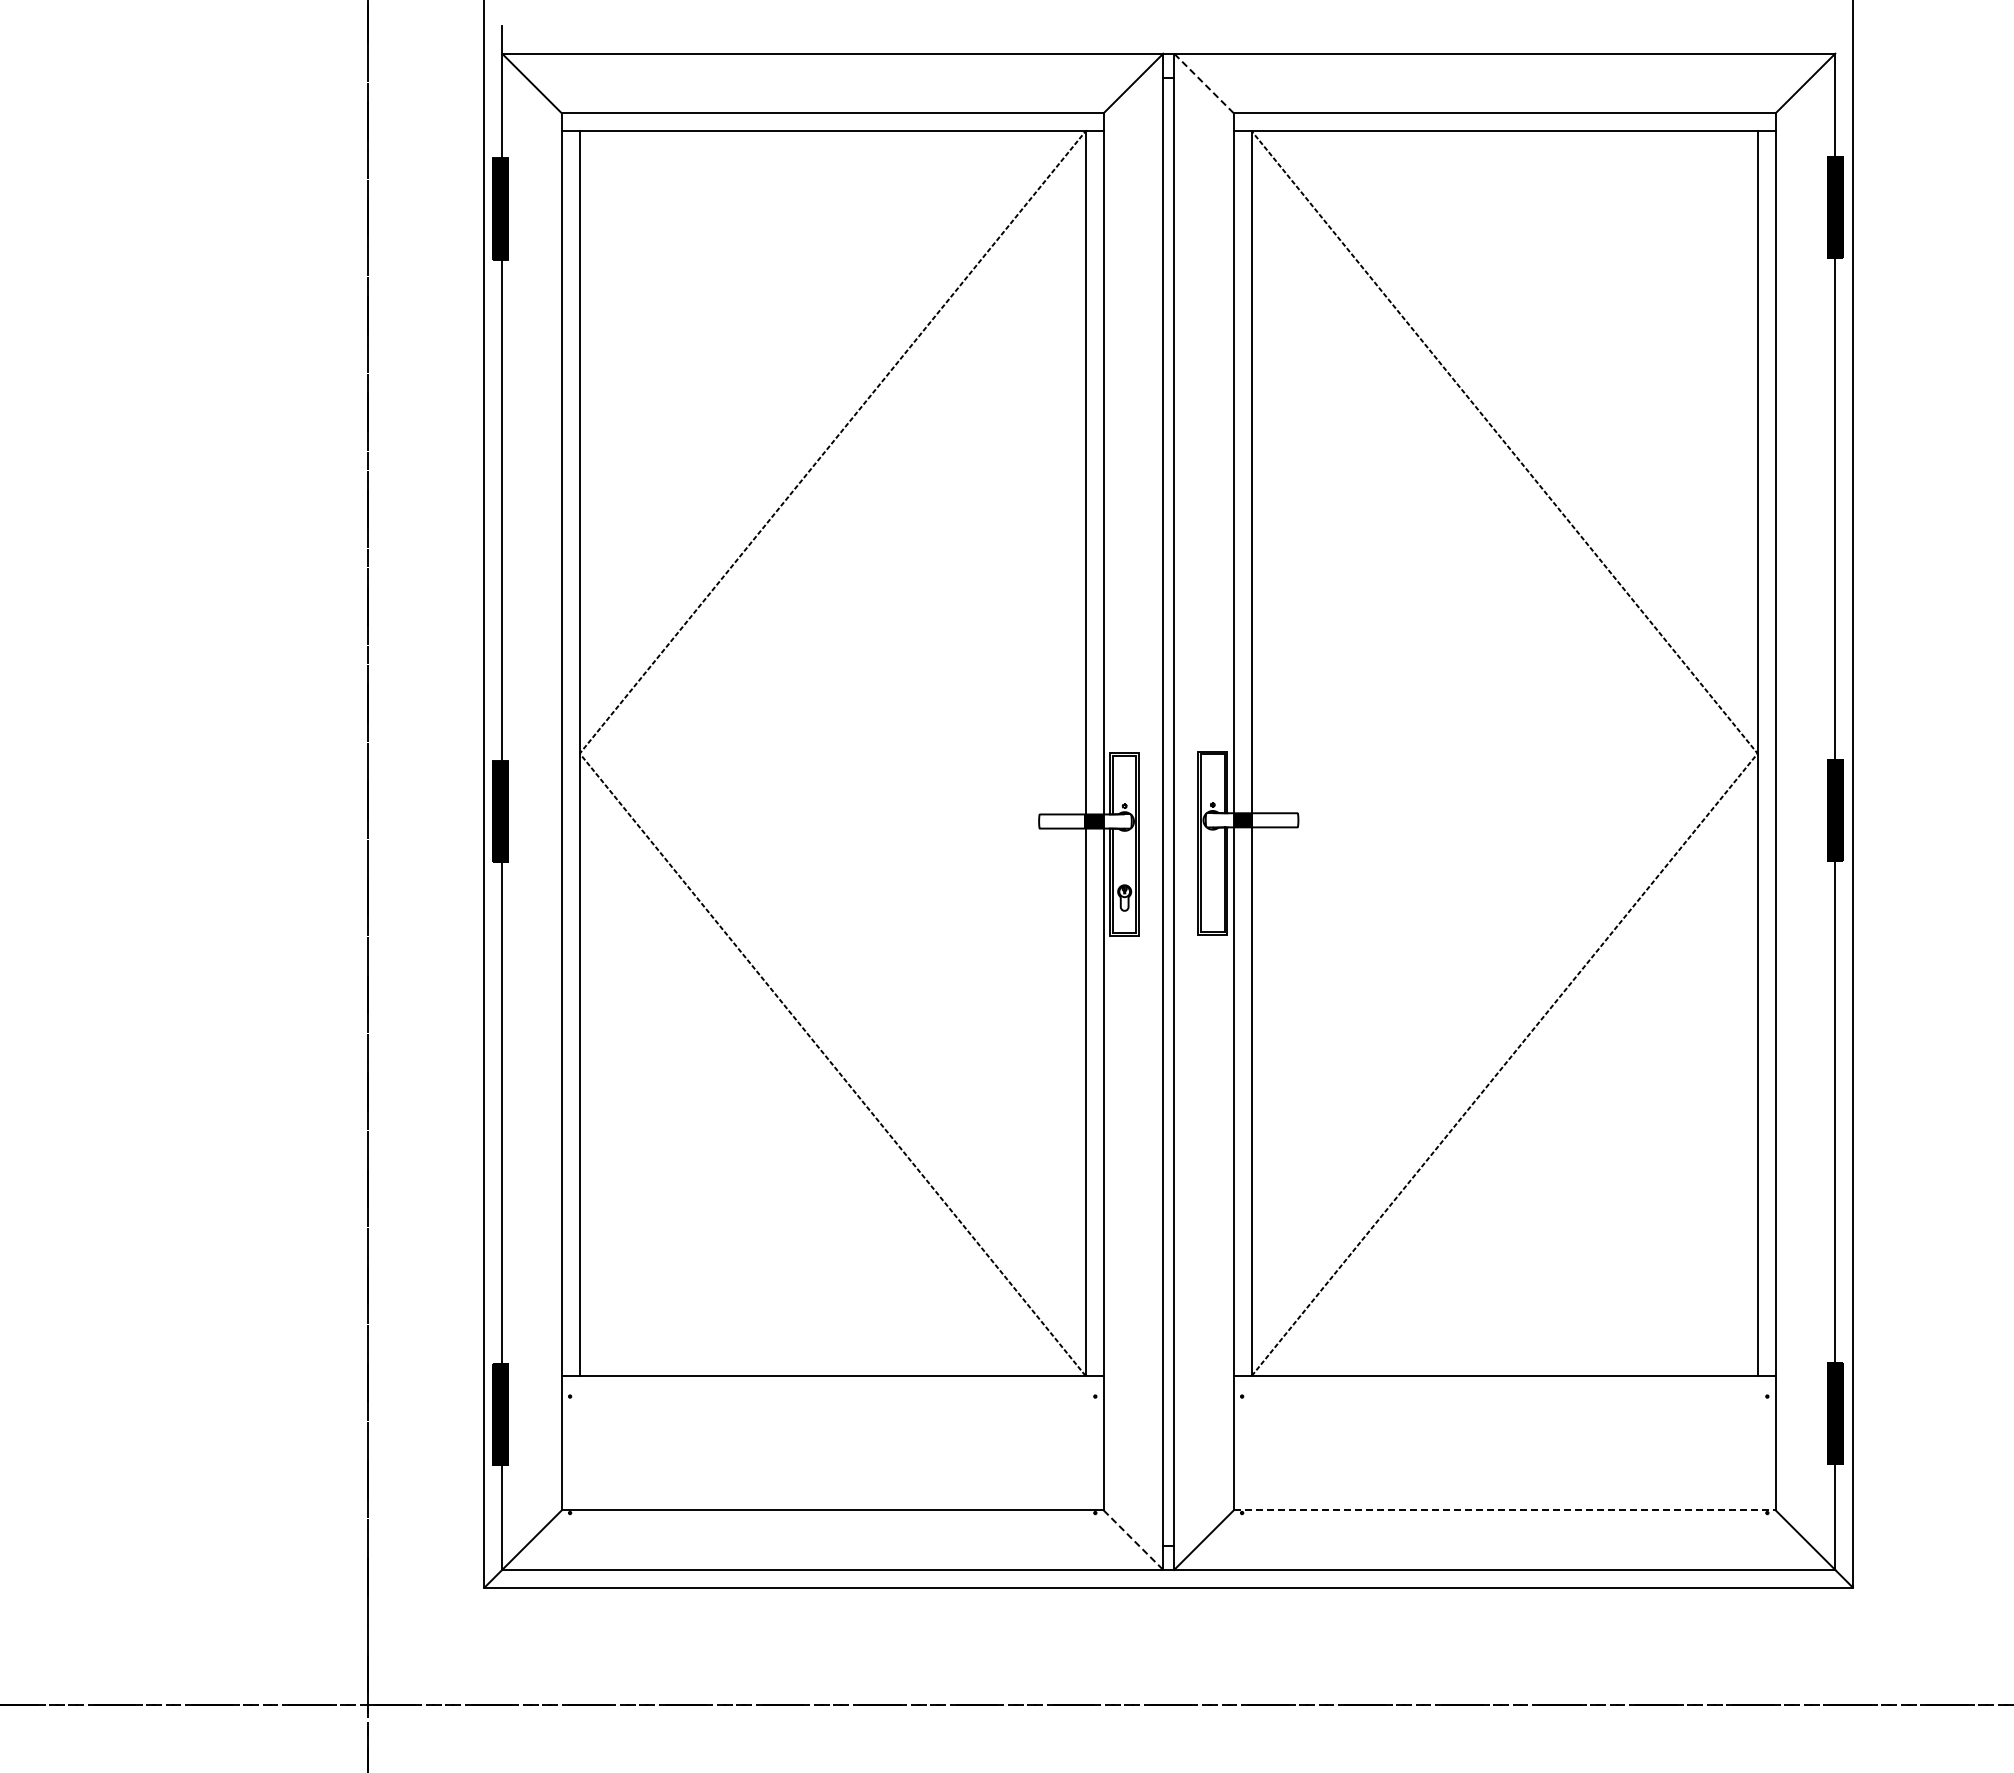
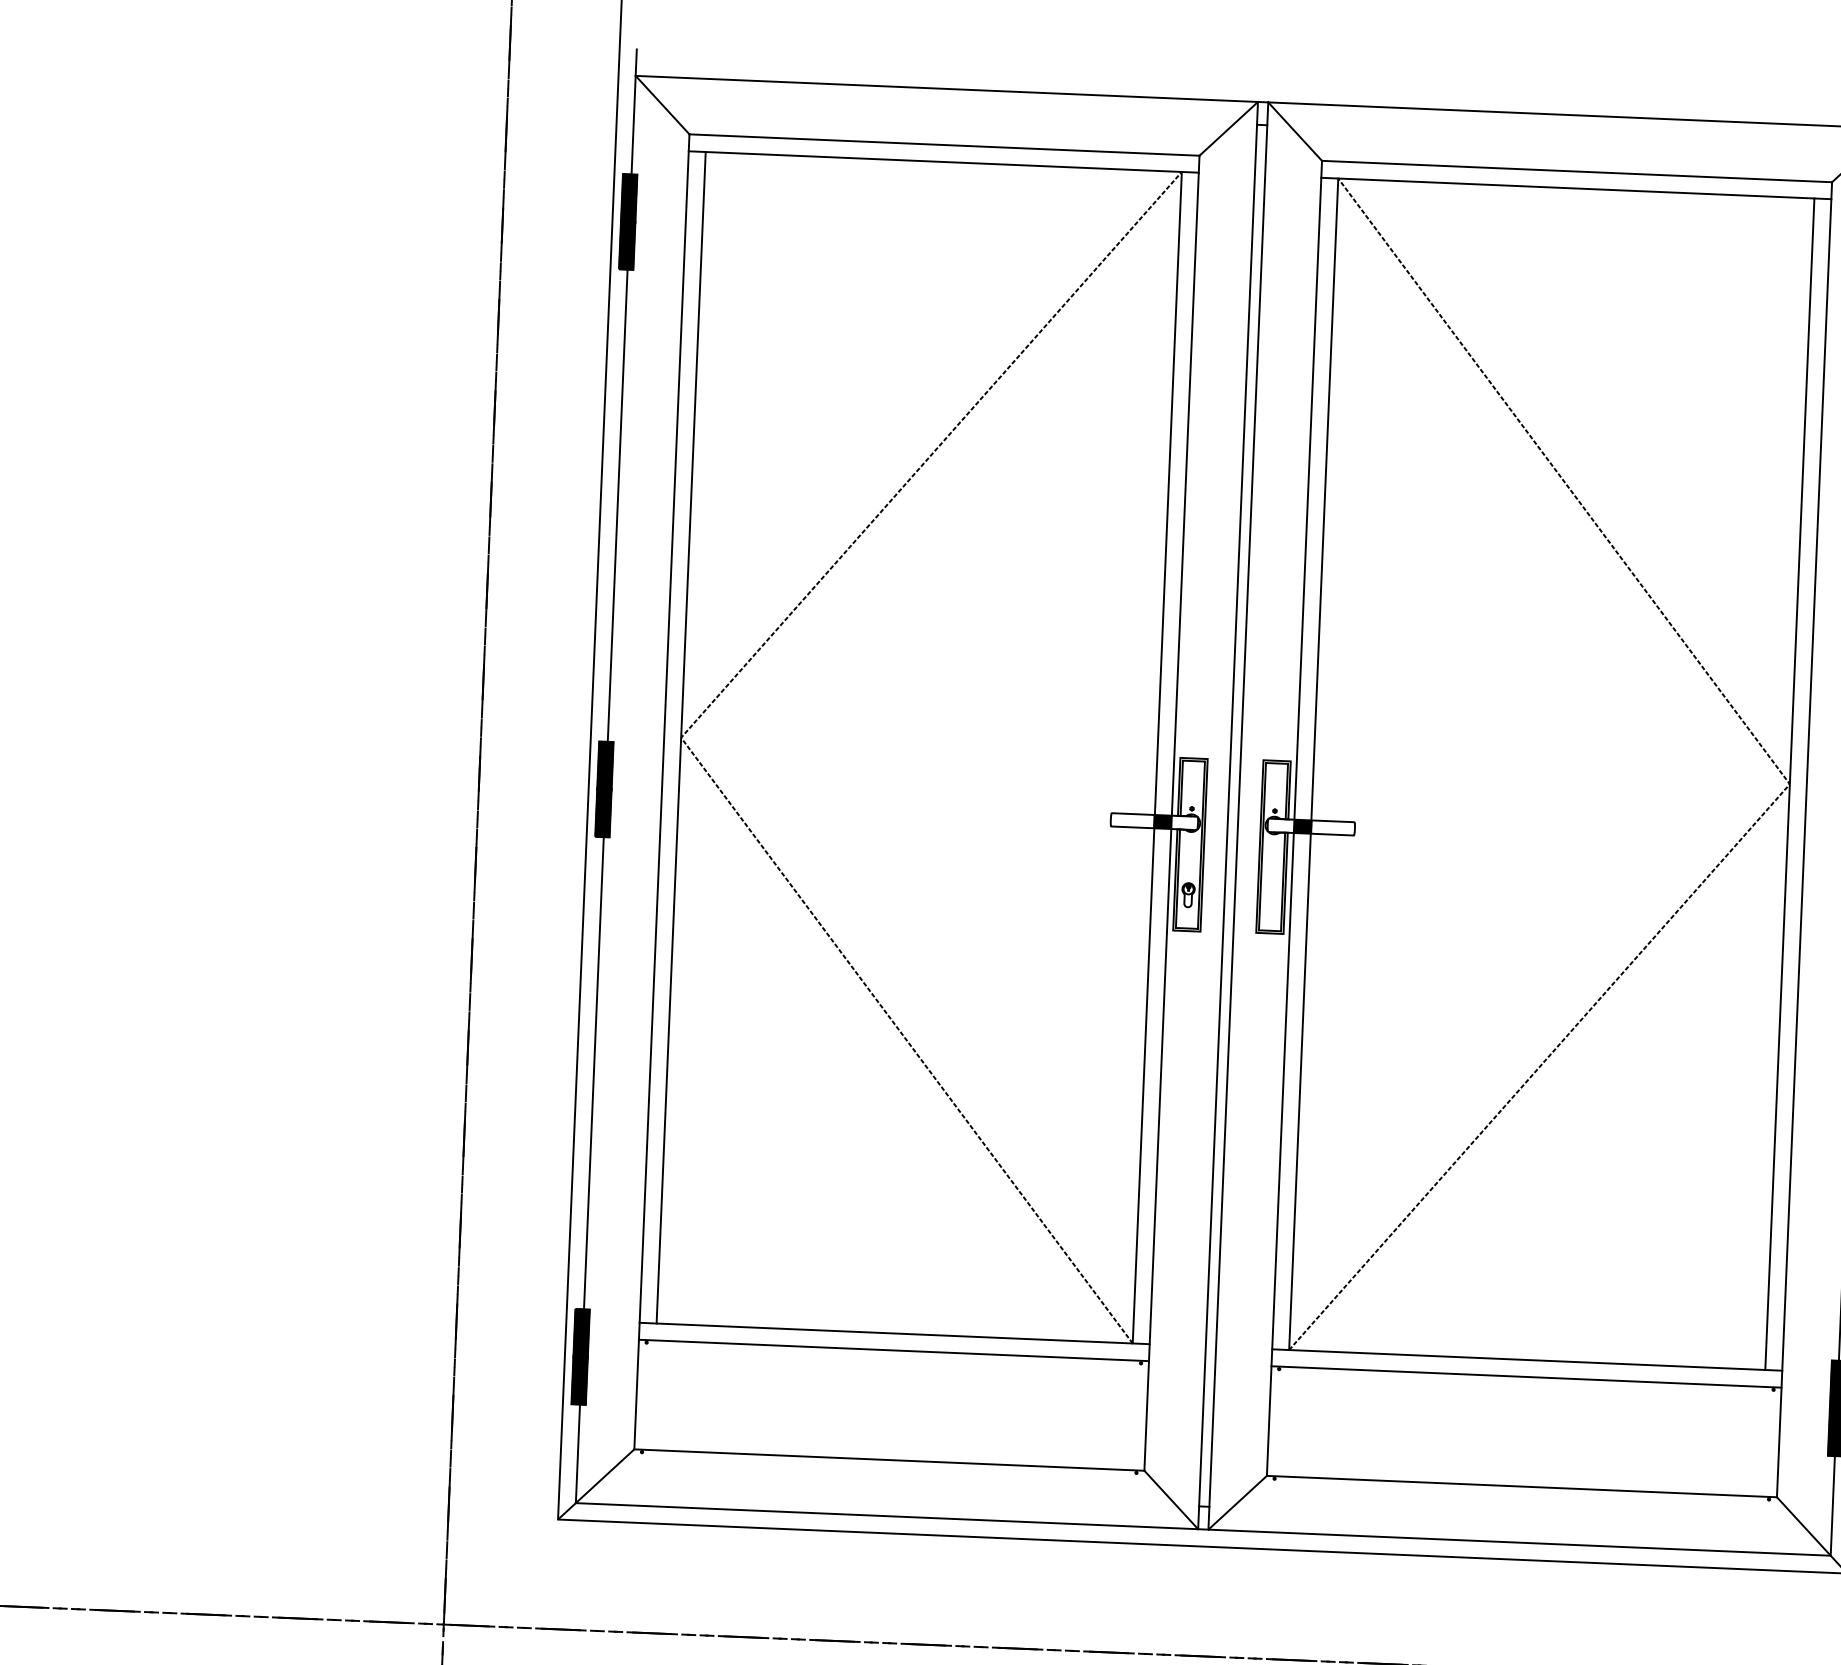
line: (1203, 83) -> (1294, 131), dashed -> solid
line: (832, 1393) -> (893, 1350), added
line: (1504, 1393) -> (1526, 1376), added
line: (1504, 1510) -> (1521, 1486), dashed -> solid
line: (1133, 1540) -> (1171, 1500), dashed -> solid

